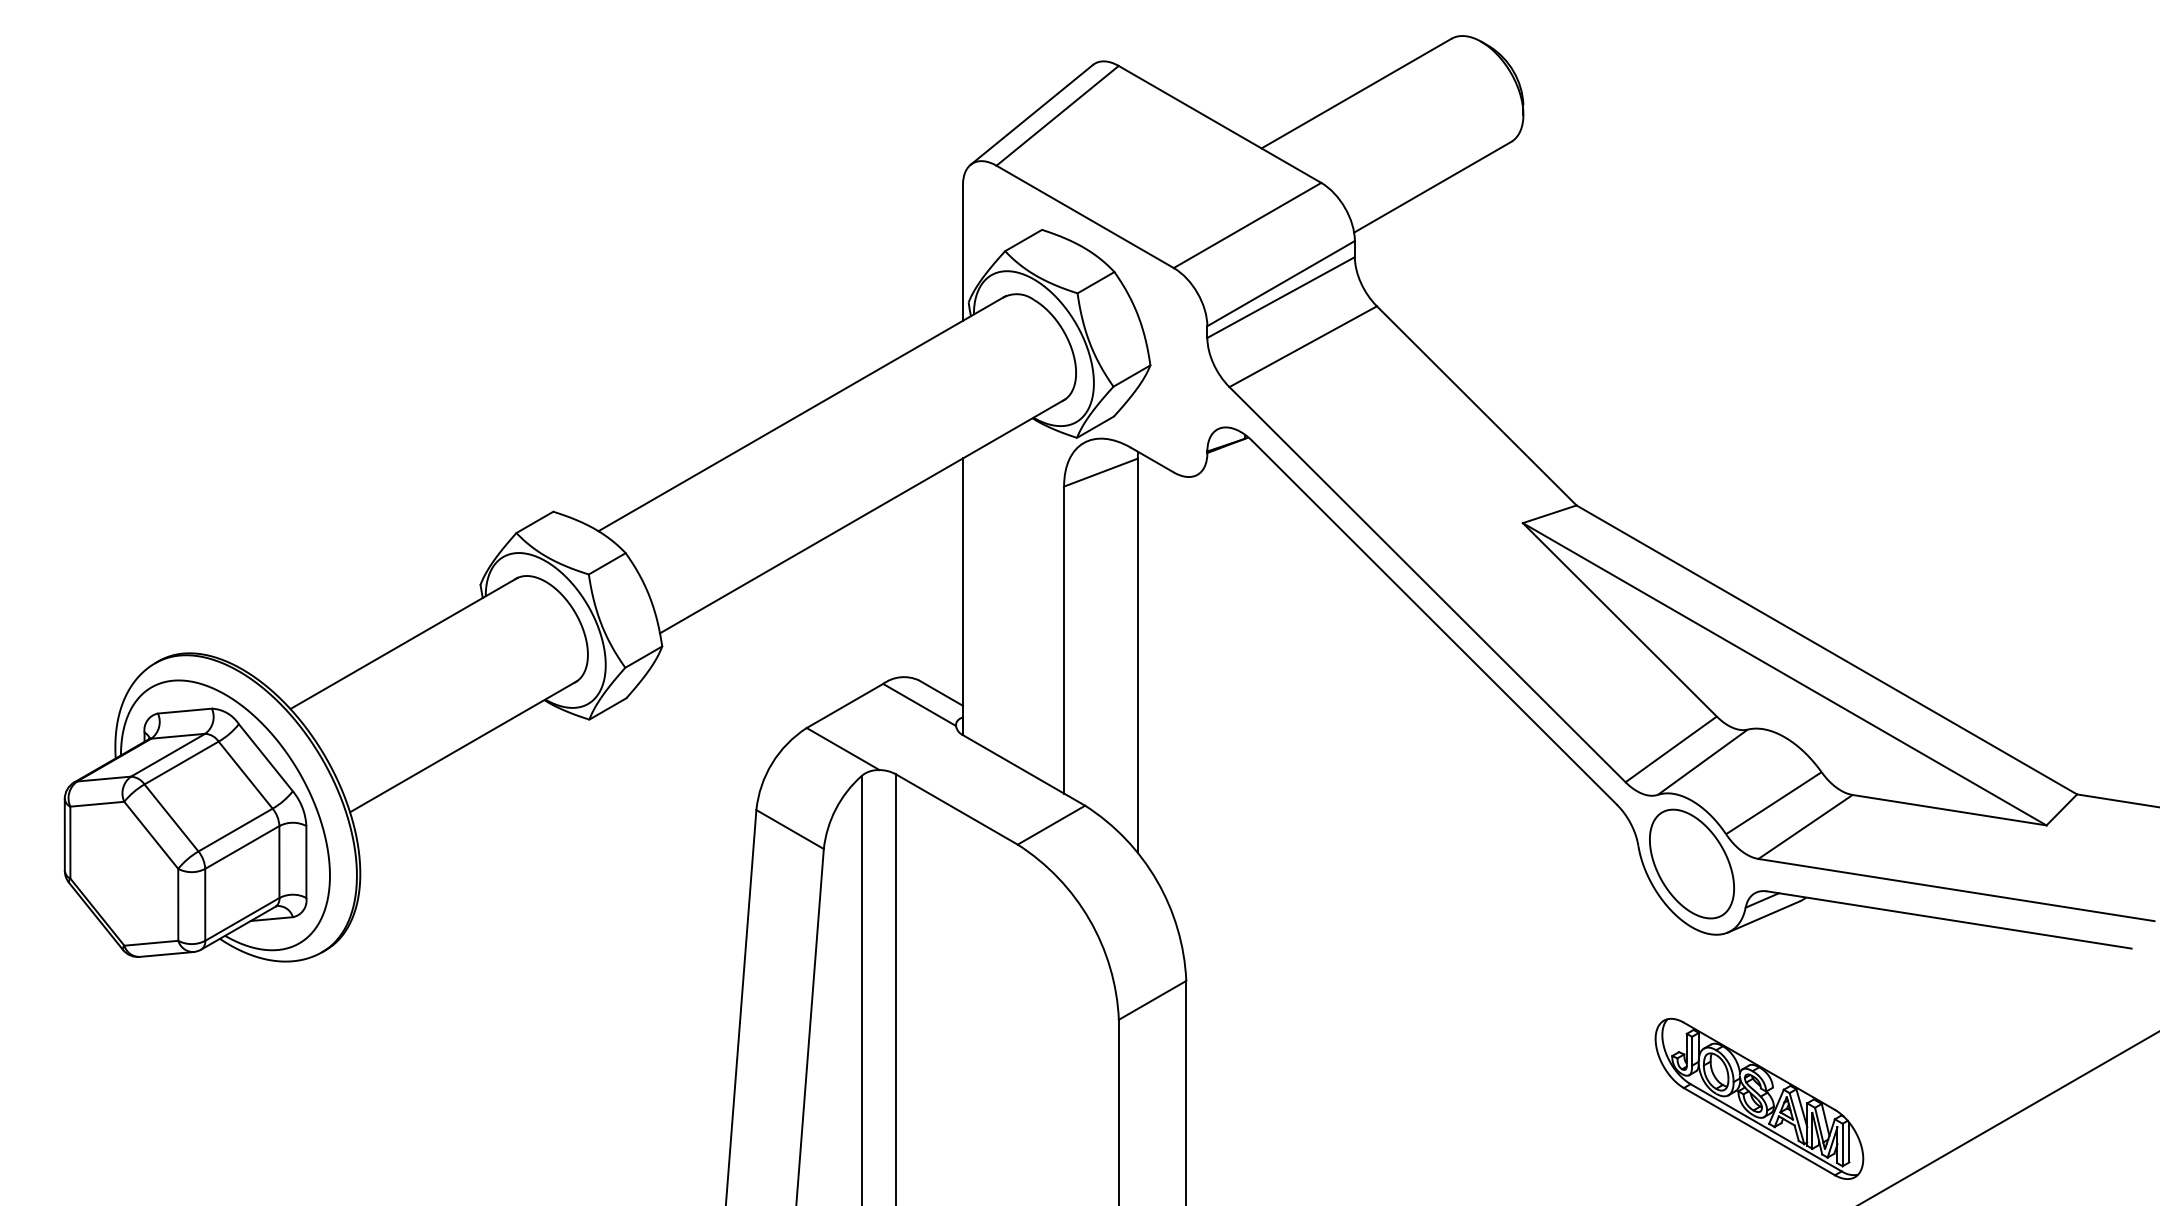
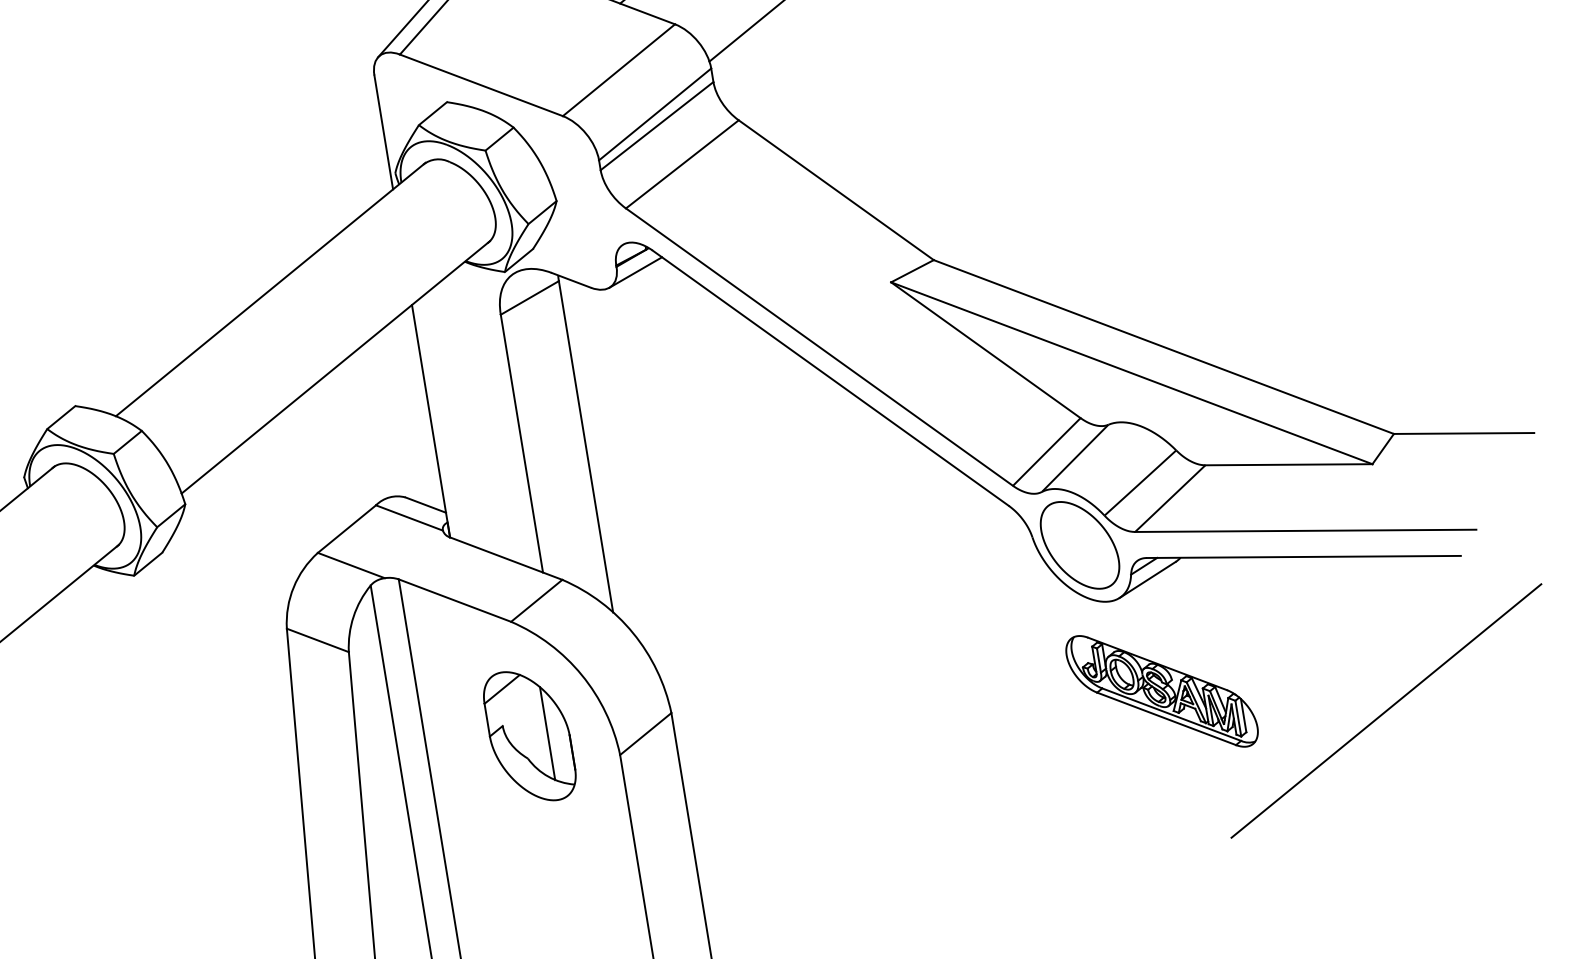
line: (1228, 462) -> (635, 271), added
part: (1017, 980) -> (529, 735), added
part: (1759, 1098) -> (1162, 691), moved

